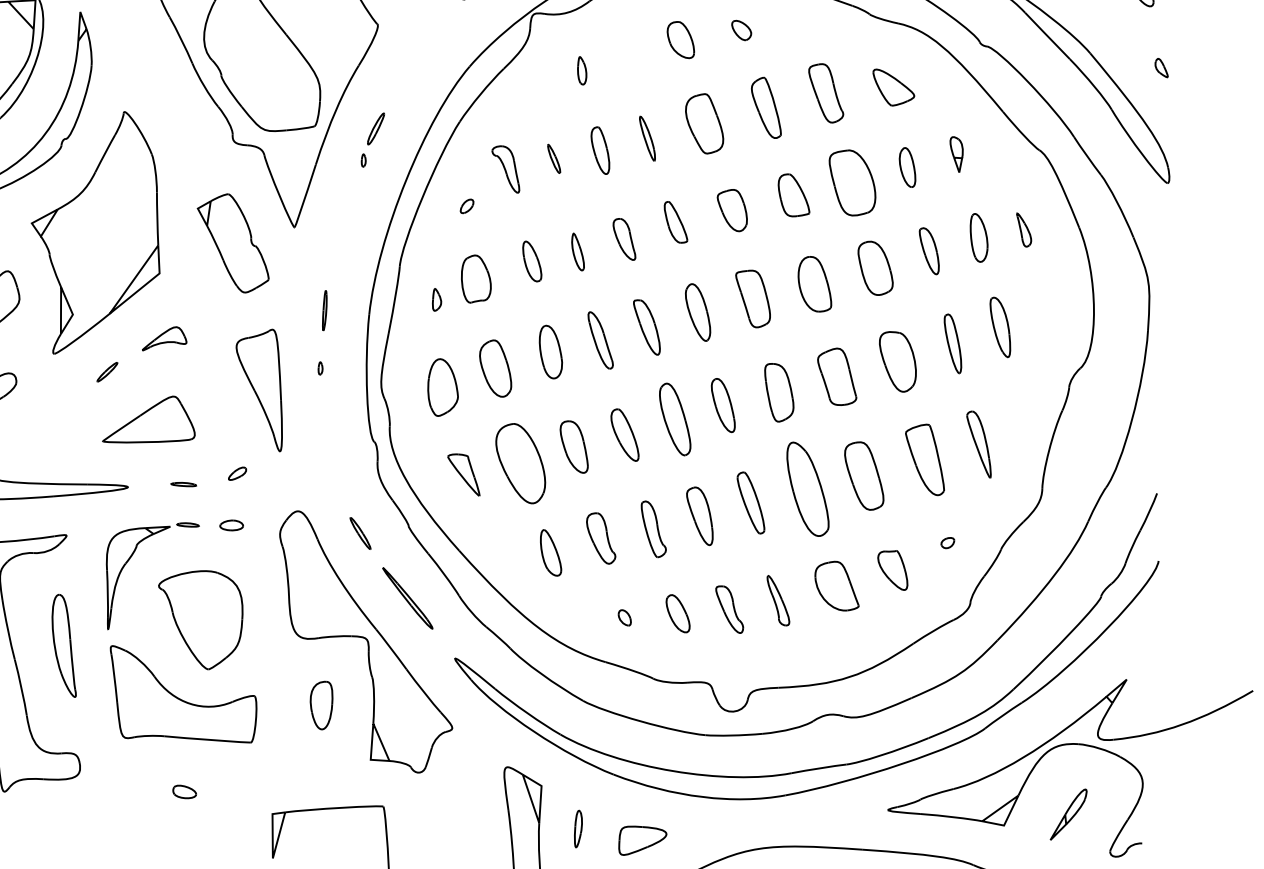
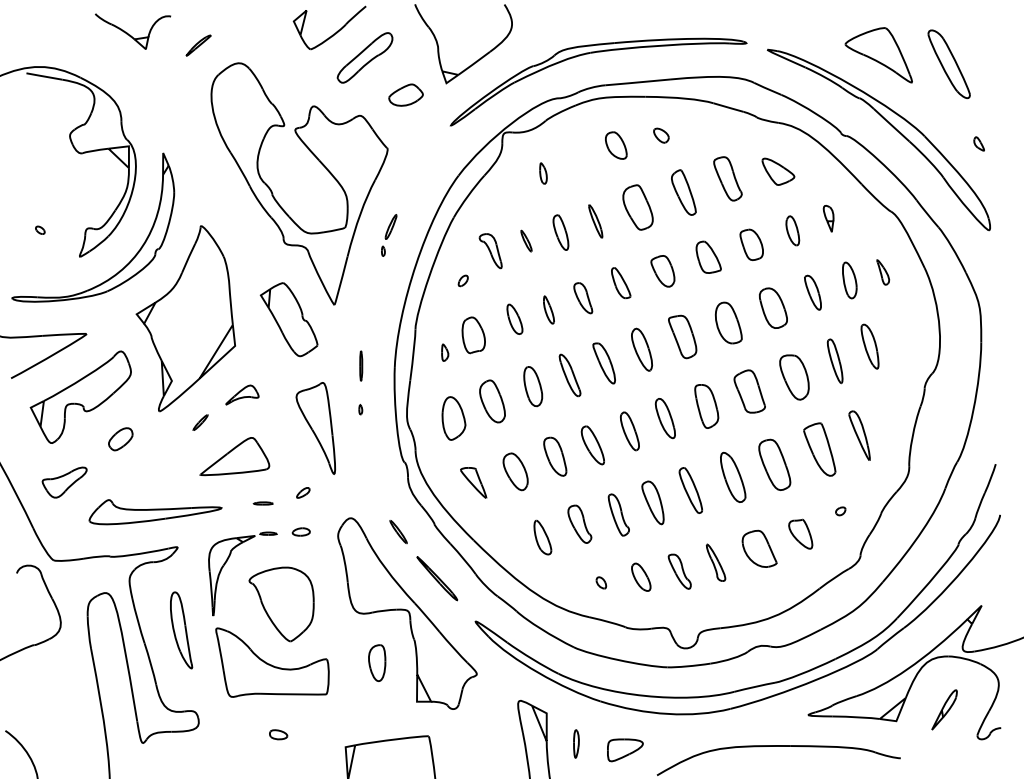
part: (851, 182) -> (751, 244), size x0.62
part: (674, 419) -> (629, 431), size x0.71
part: (520, 463) -> (515, 471), size x0.62
part: (808, 487) -> (733, 476), size x0.71

